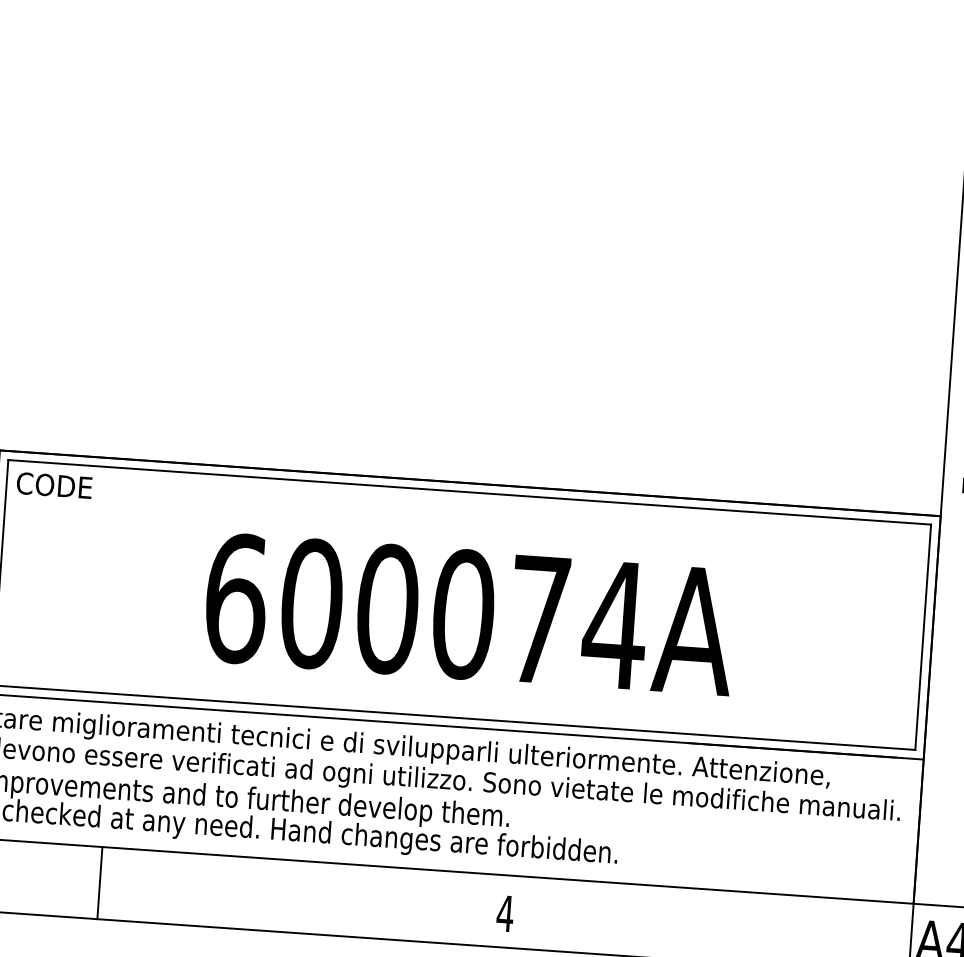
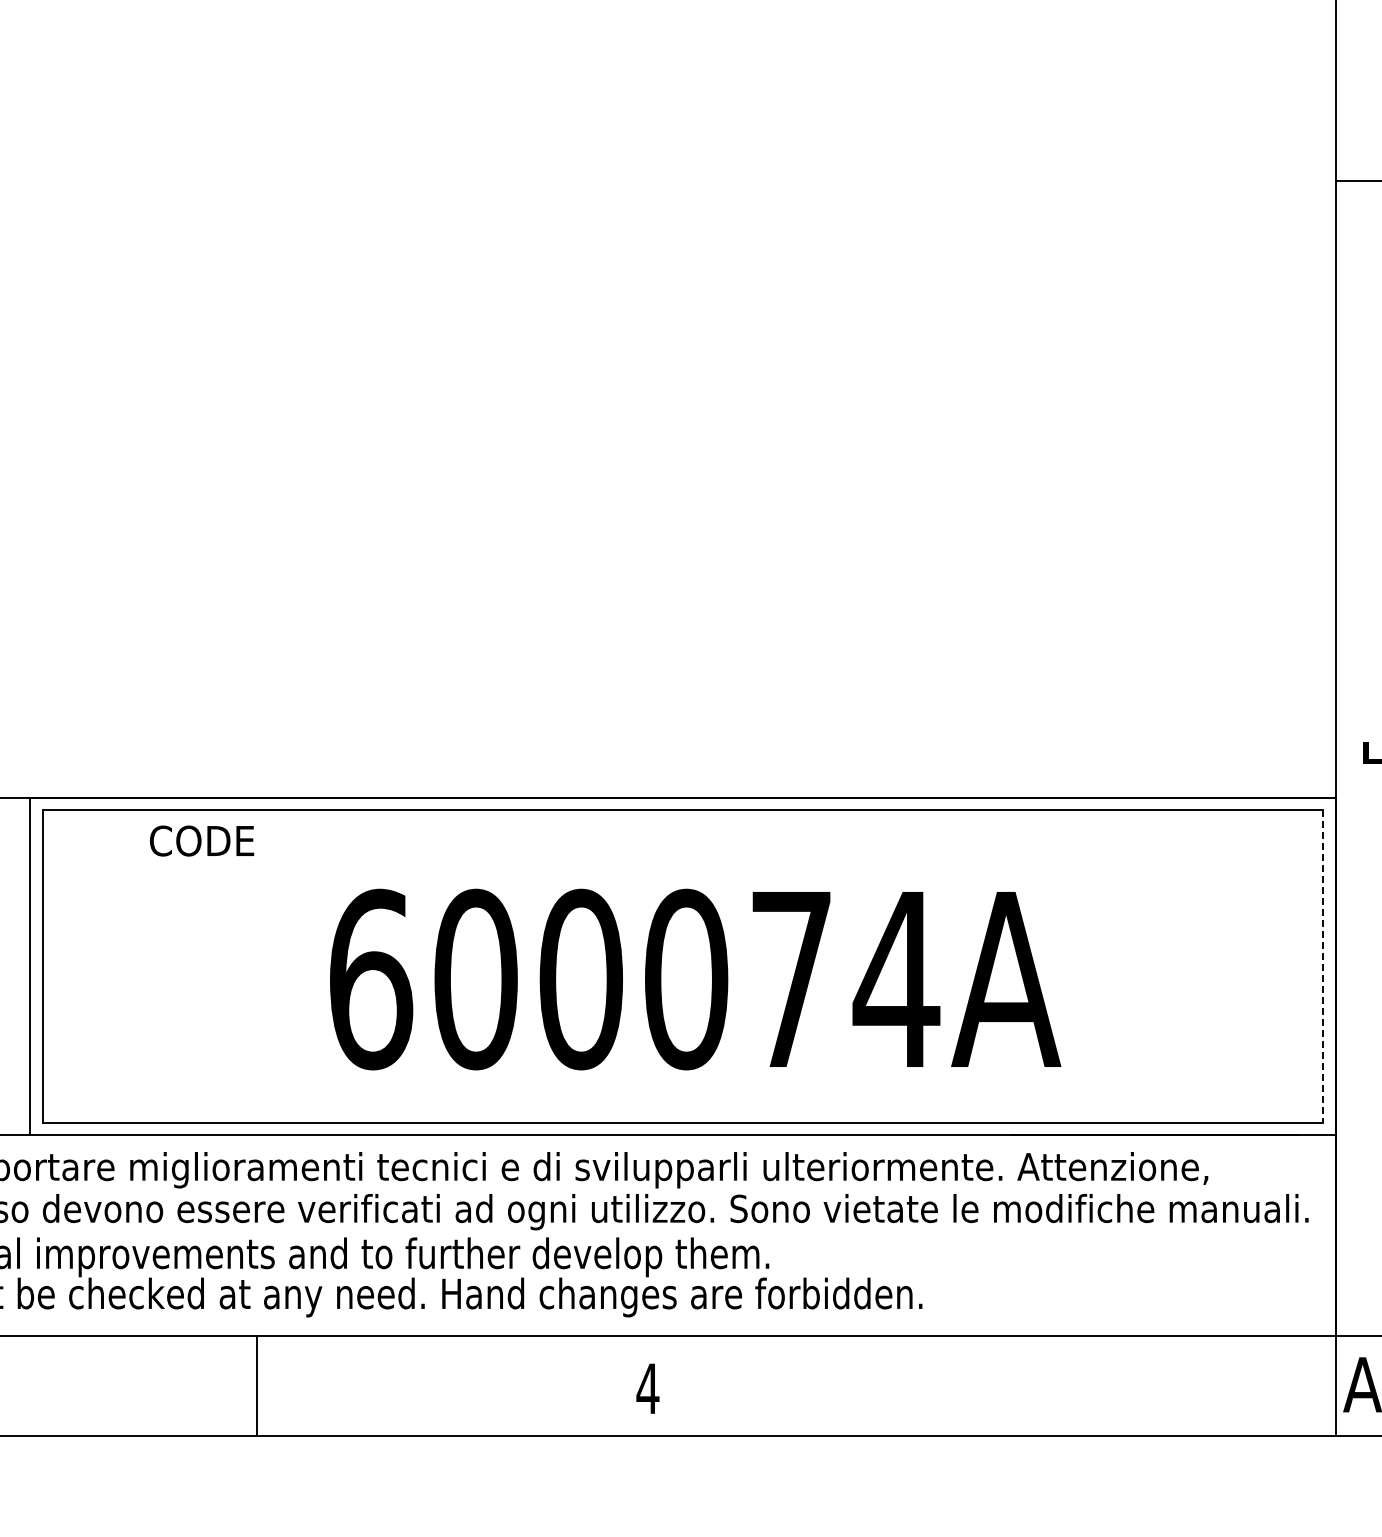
text: (54, 485) -> (202, 840), moved
line: (923, 637) -> (1323, 967), solid -> dashed
line: (100, 883) -> (257, 1385), moved
text: (504, 913) -> (647, 1388), moved

